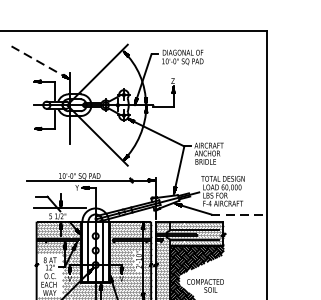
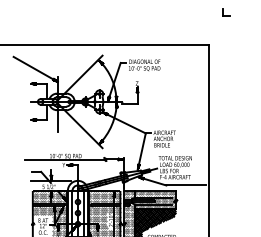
line: (40, 62) -> (35, 69), dashed -> solid
line: (237, 214) -> (186, 185), dashed -> solid

